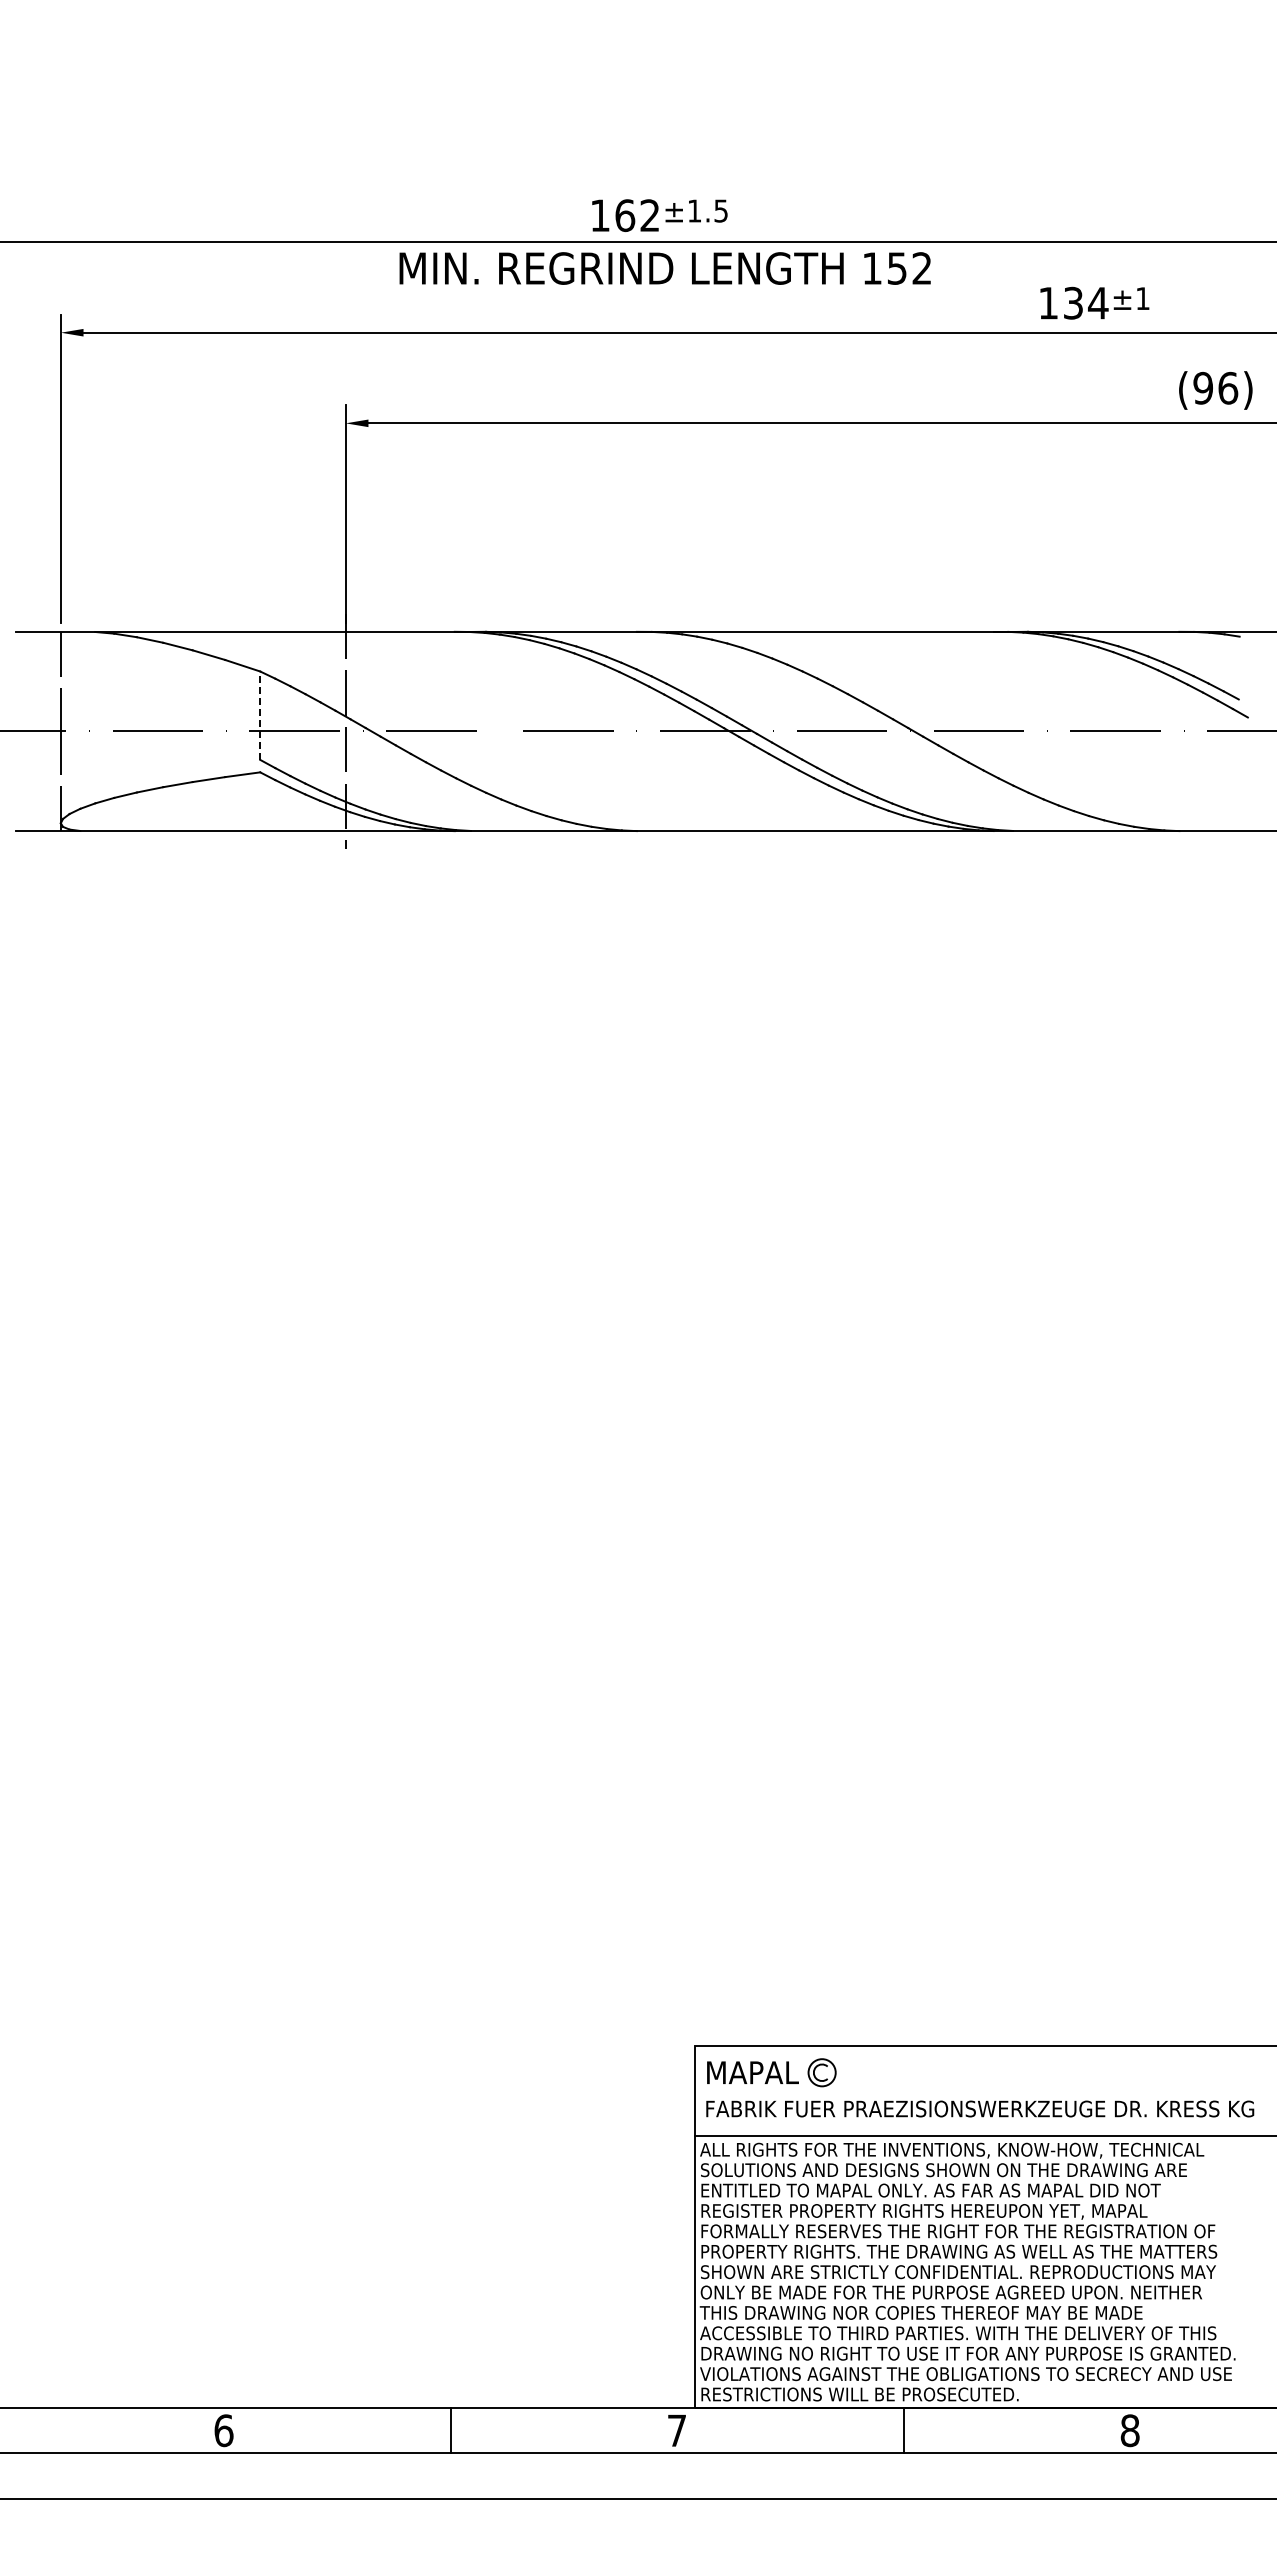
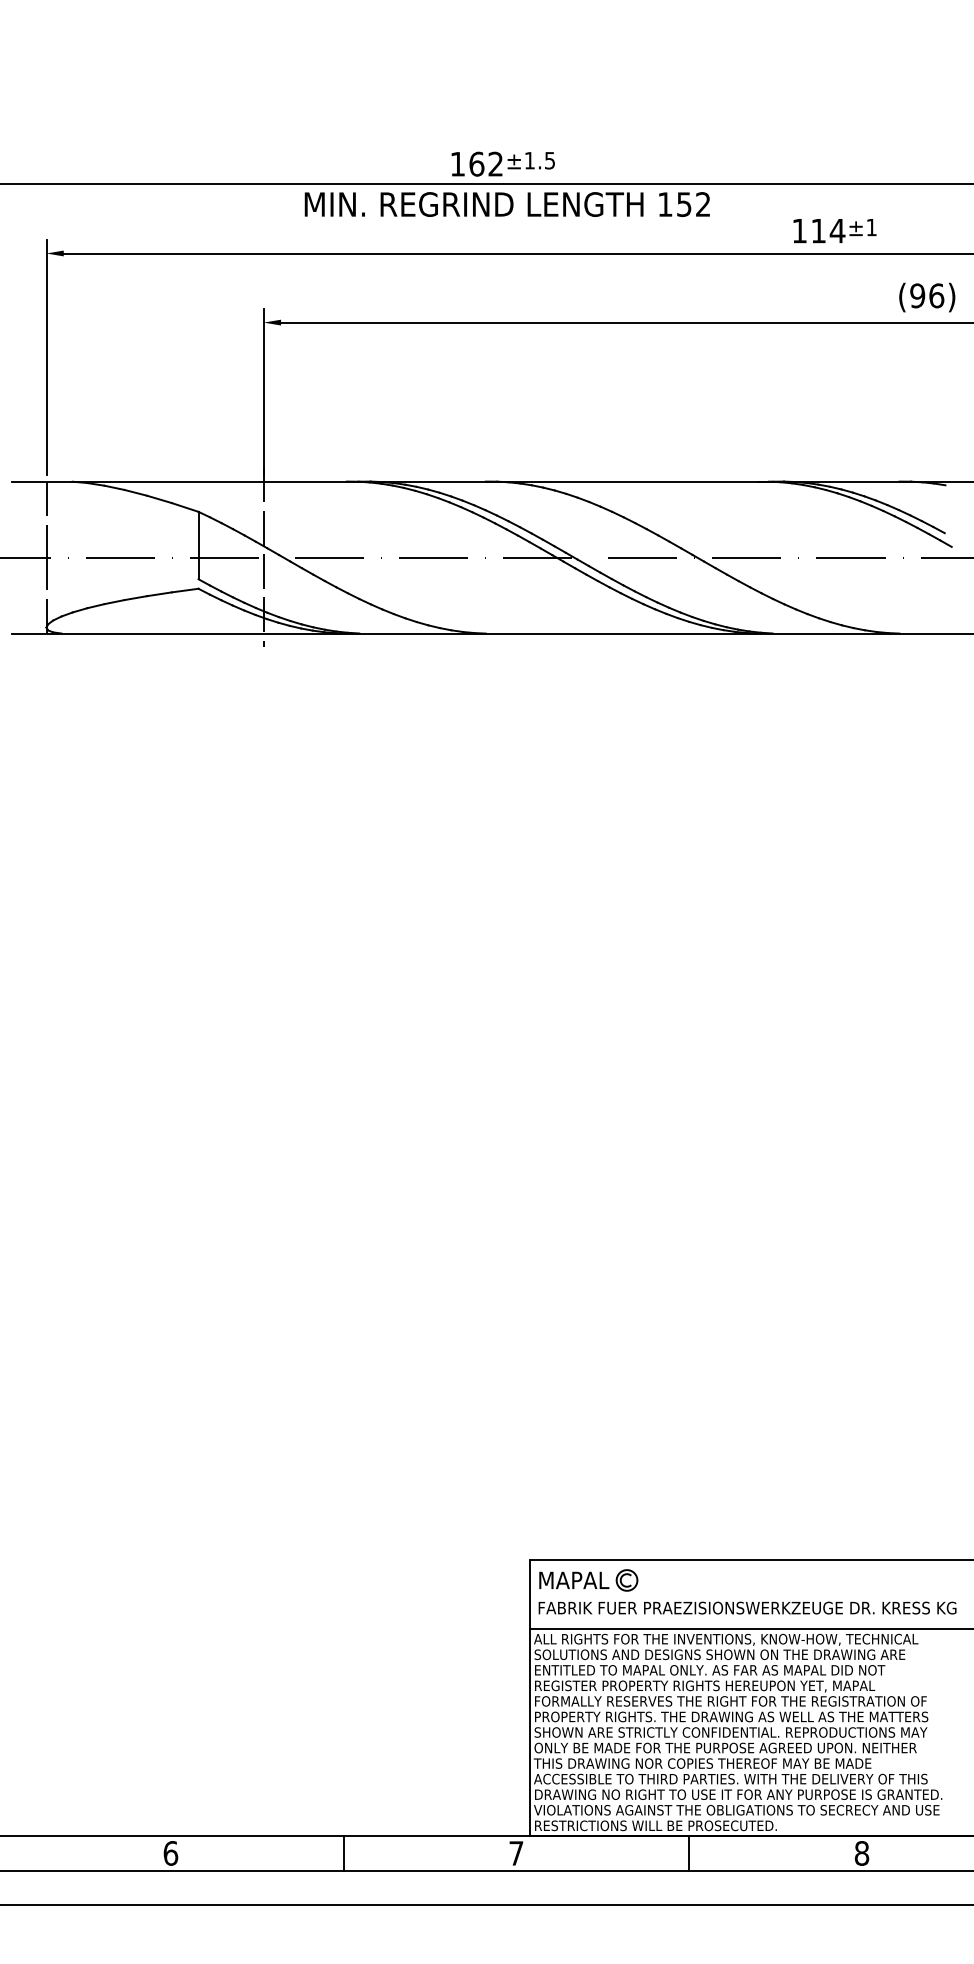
text: (1073, 302) -> (818, 230), 134 -> 114
line: (260, 715) -> (198, 545), dashed -> solid

